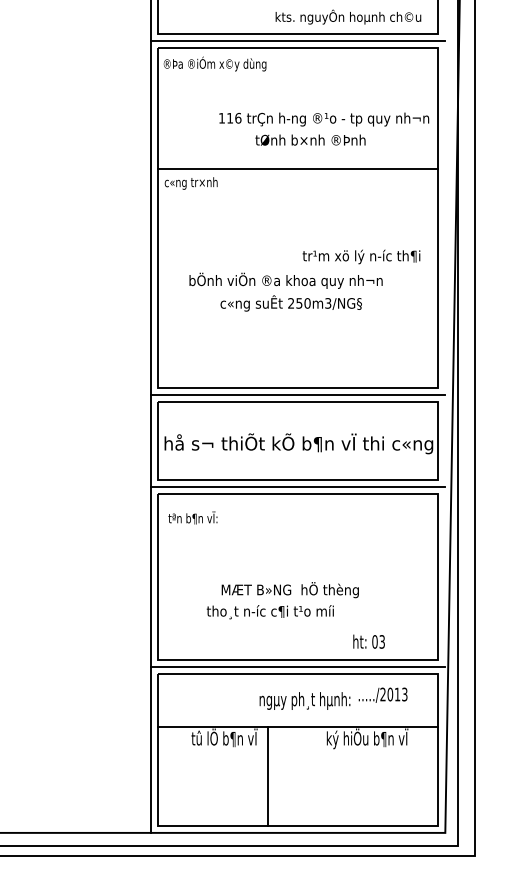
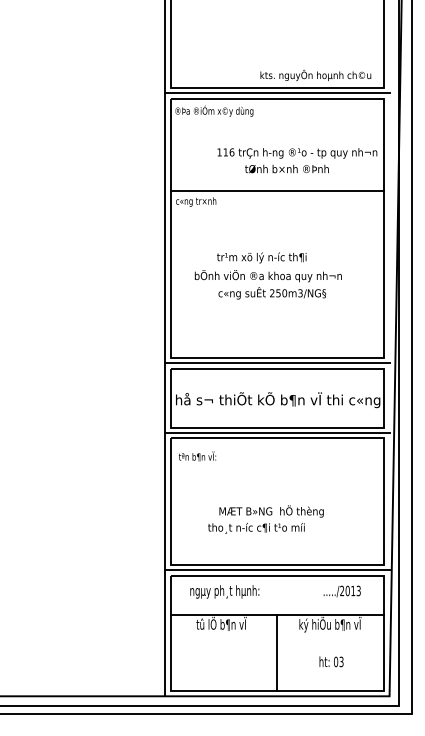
text: (361, 256) -> (261, 257), moved
text: (369, 641) -> (331, 661), moved
text: (304, 700) -> (224, 591), moved
line: (267, 775) -> (277, 652), moved

